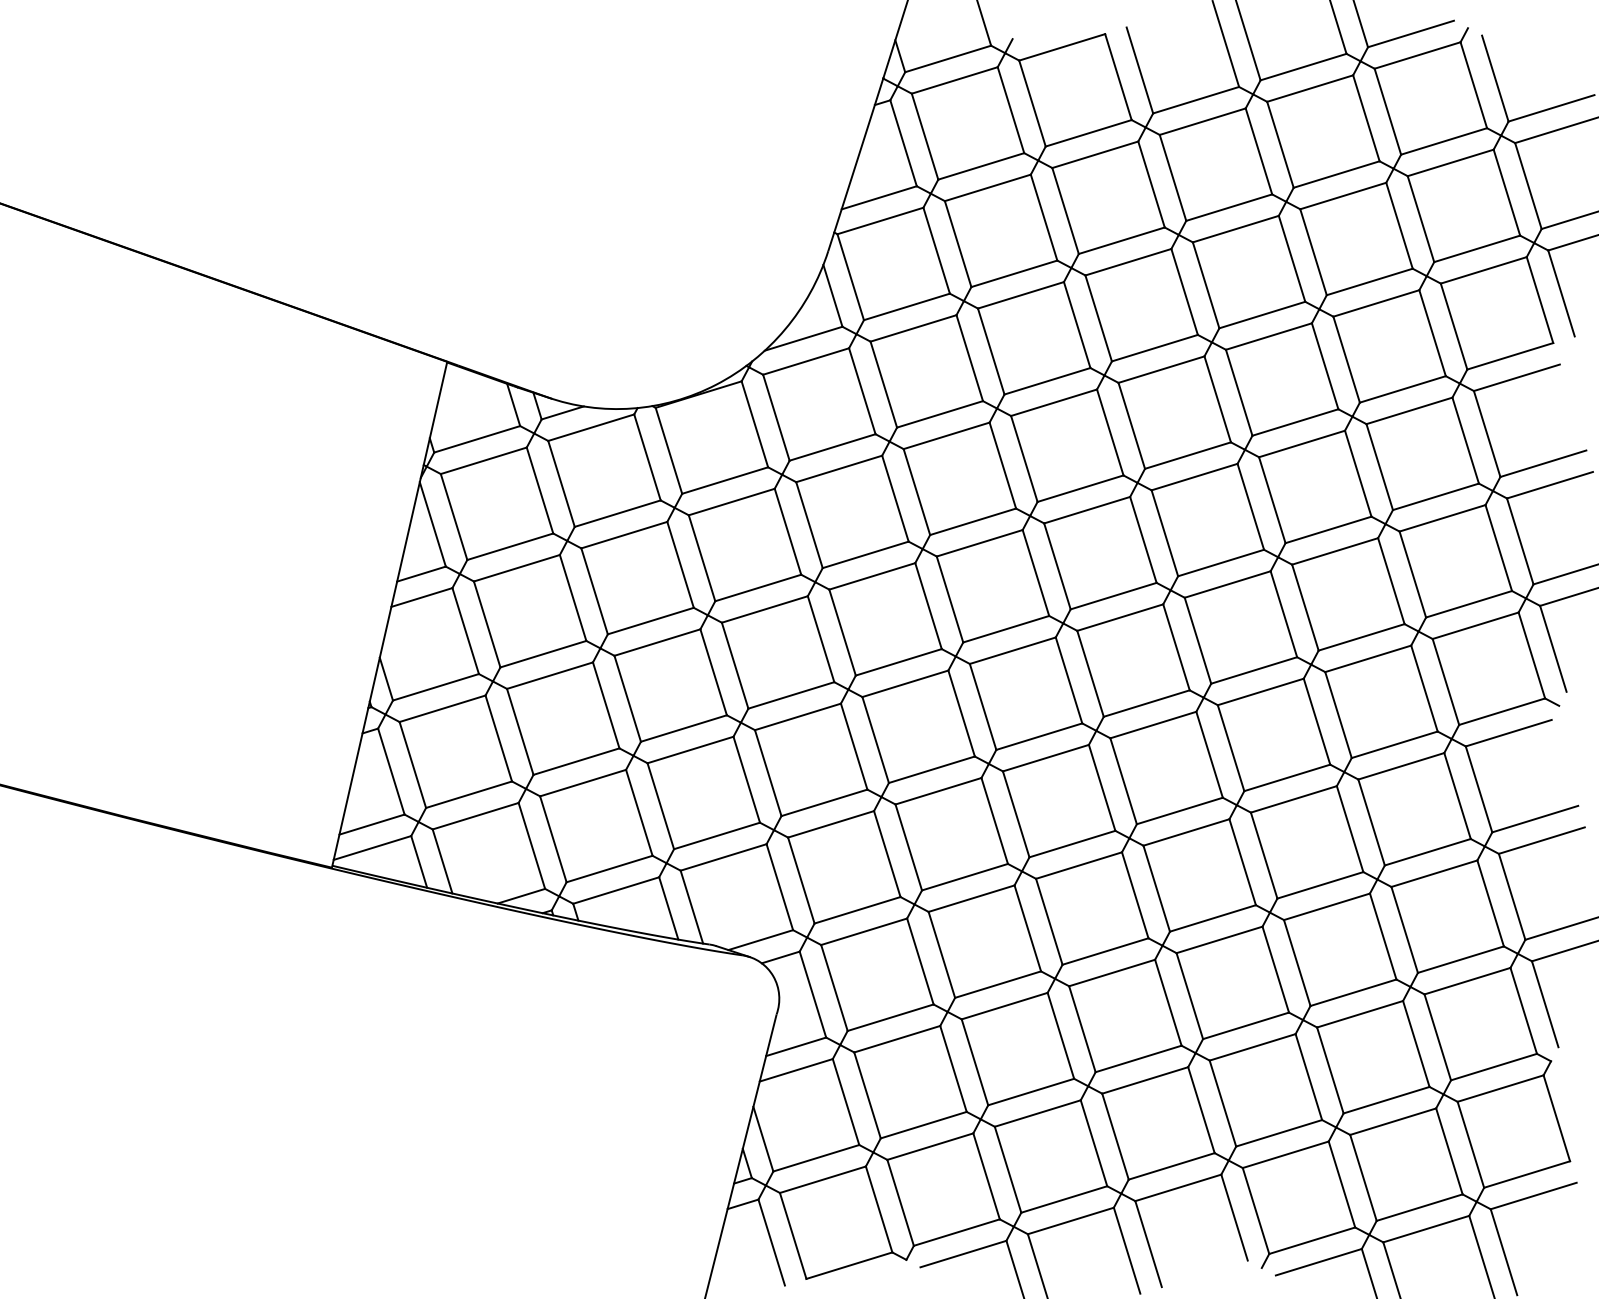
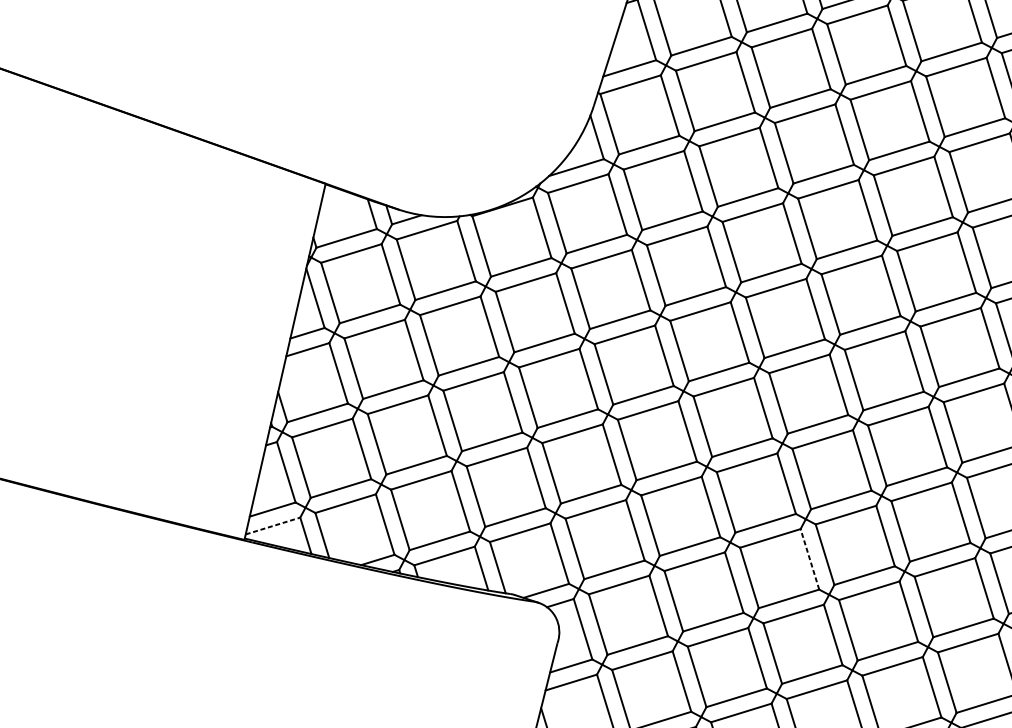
line: (372, 848) -> (273, 526), solid -> dashed
line: (1135, 895) -> (810, 559), solid -> dashed

